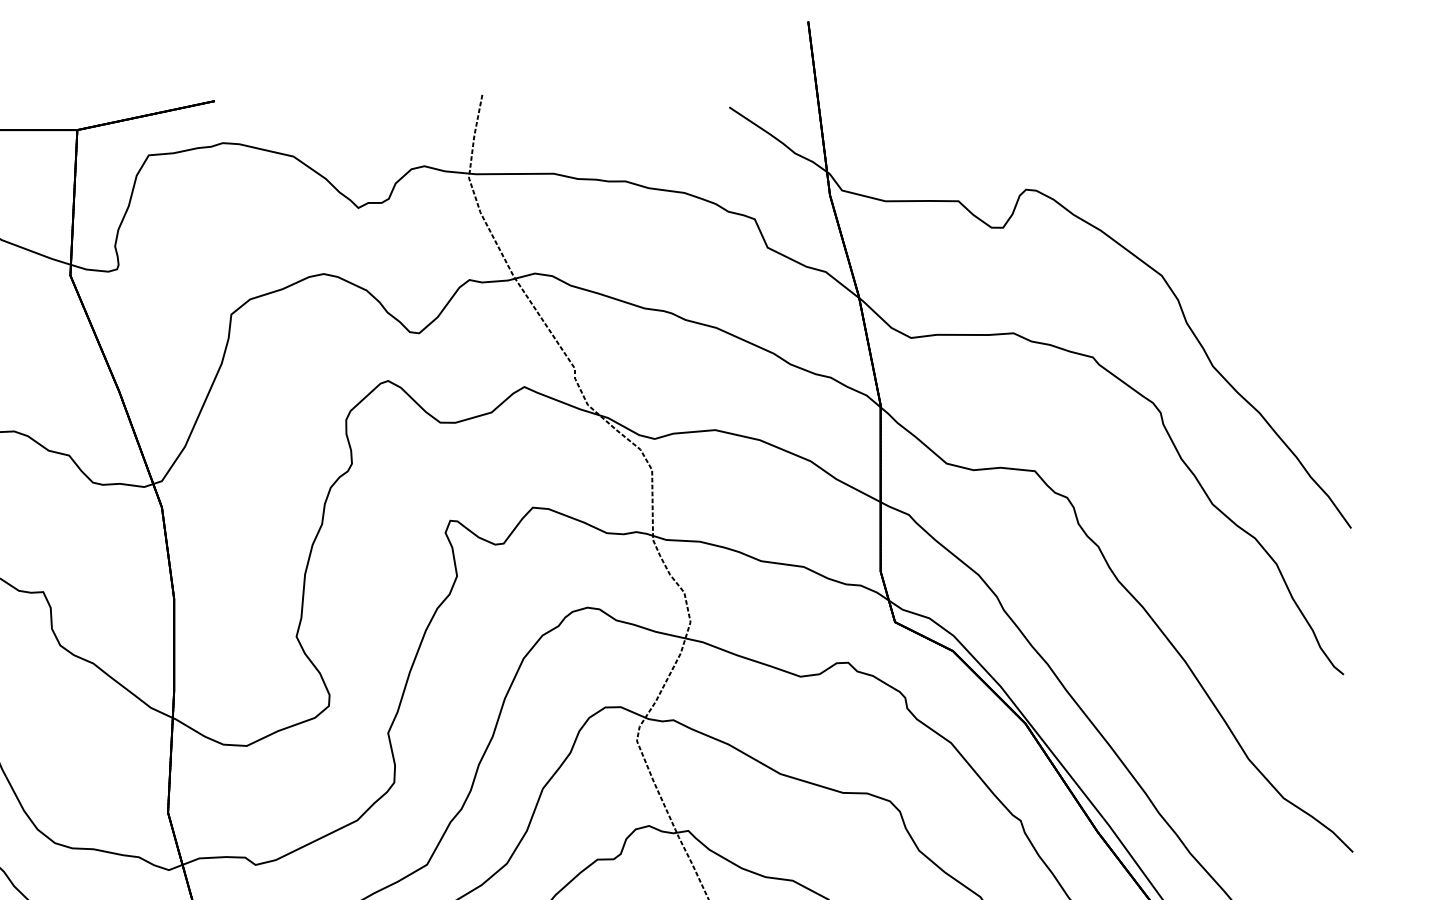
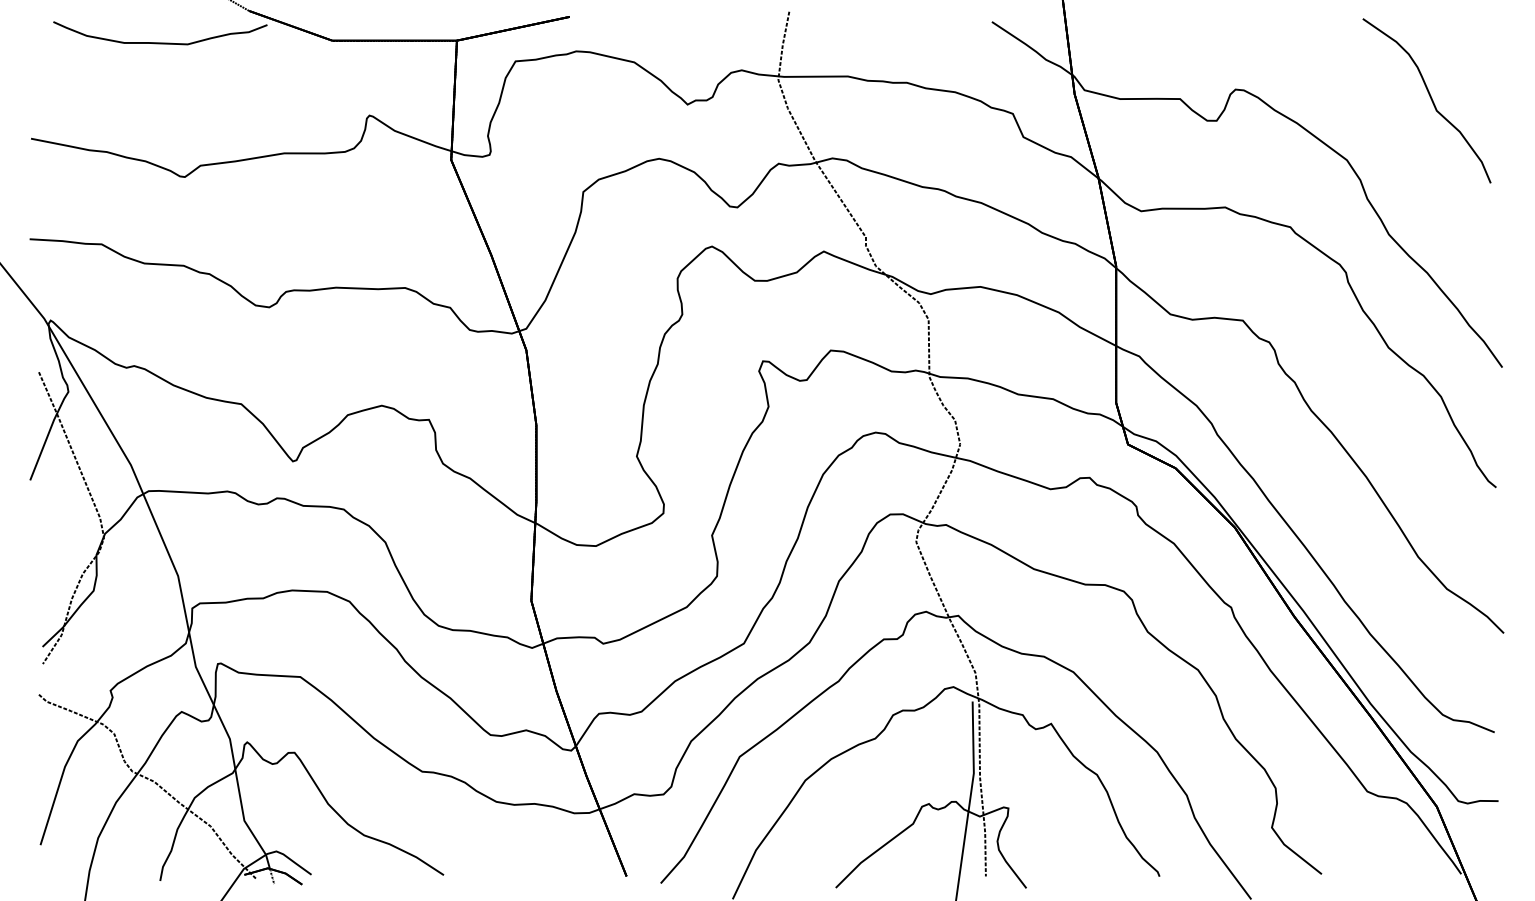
curve: (1263, 201) -> (1430, 99), added

